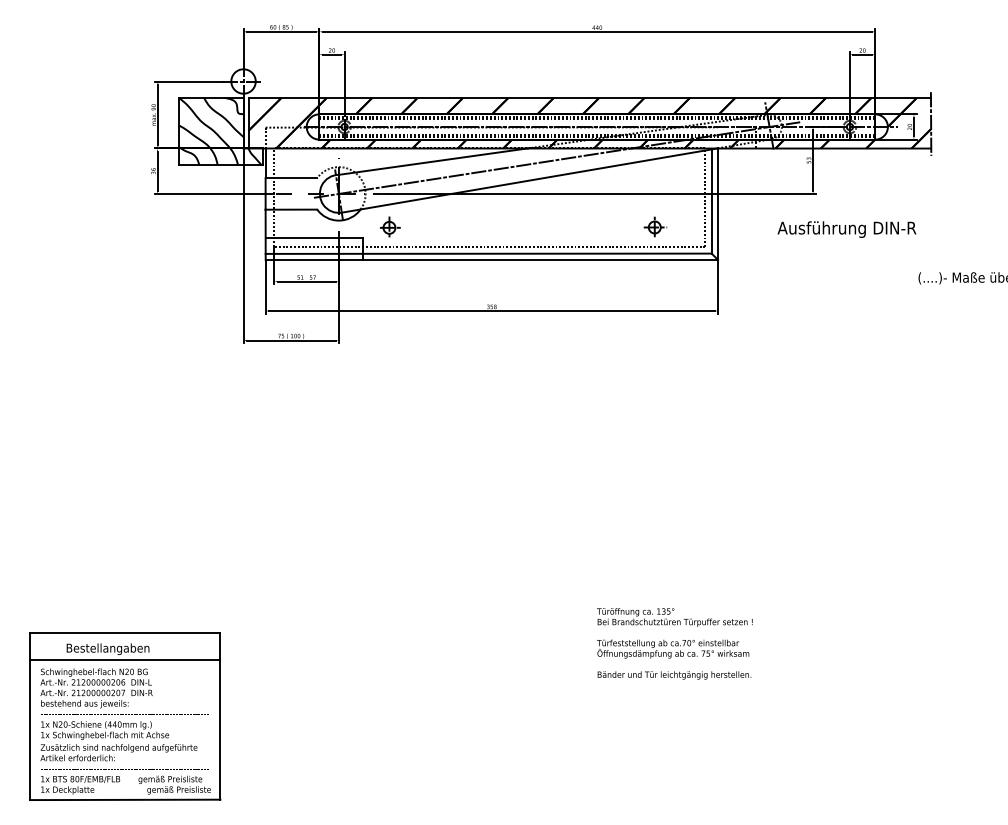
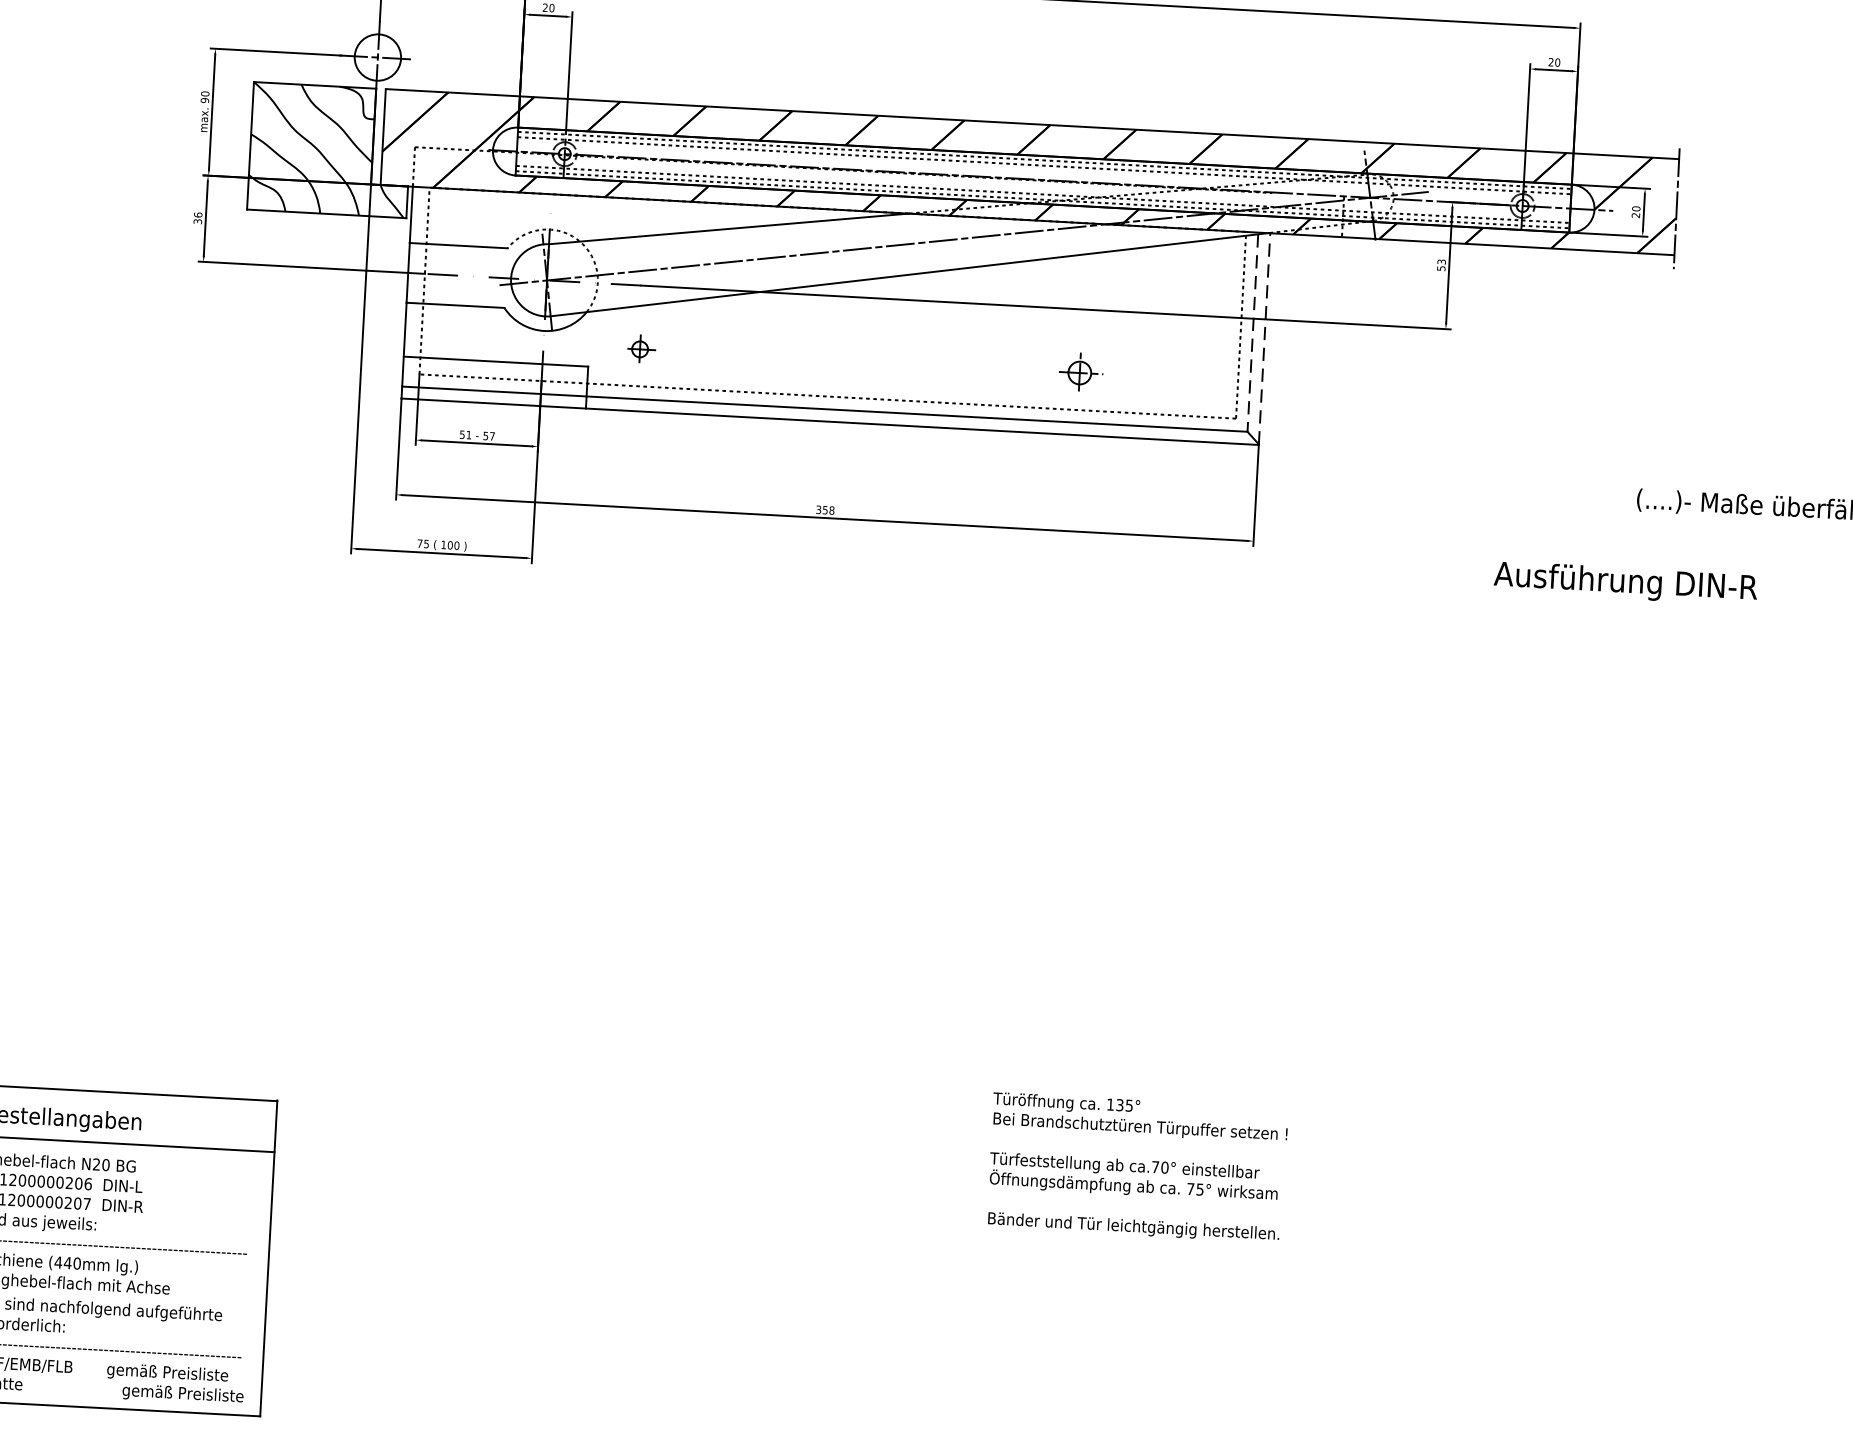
line: (711, 202) -> (1252, 334), solid -> dashed
line: (718, 204) -> (1265, 339), solid -> dashed
part: (390, 226) -> (641, 347), size x0.7
part: (655, 226) -> (1081, 371), moved
text: (846, 229) -> (1624, 583), moved

